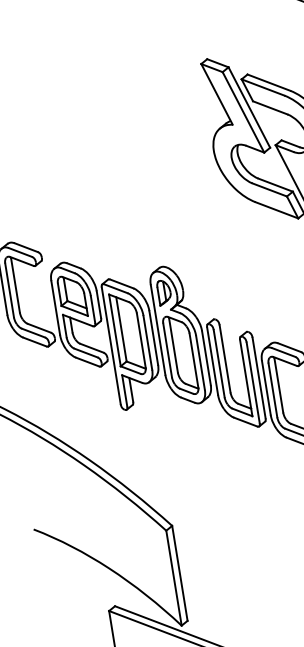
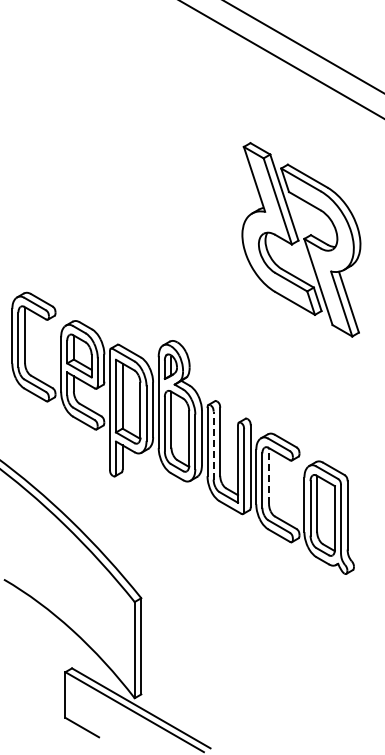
line: (219, 363) -> (213, 445), solid -> dashed
line: (279, 385) -> (269, 476), solid -> dashed

